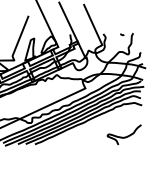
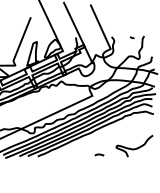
curve: (92, 142) -> (99, 154), added

